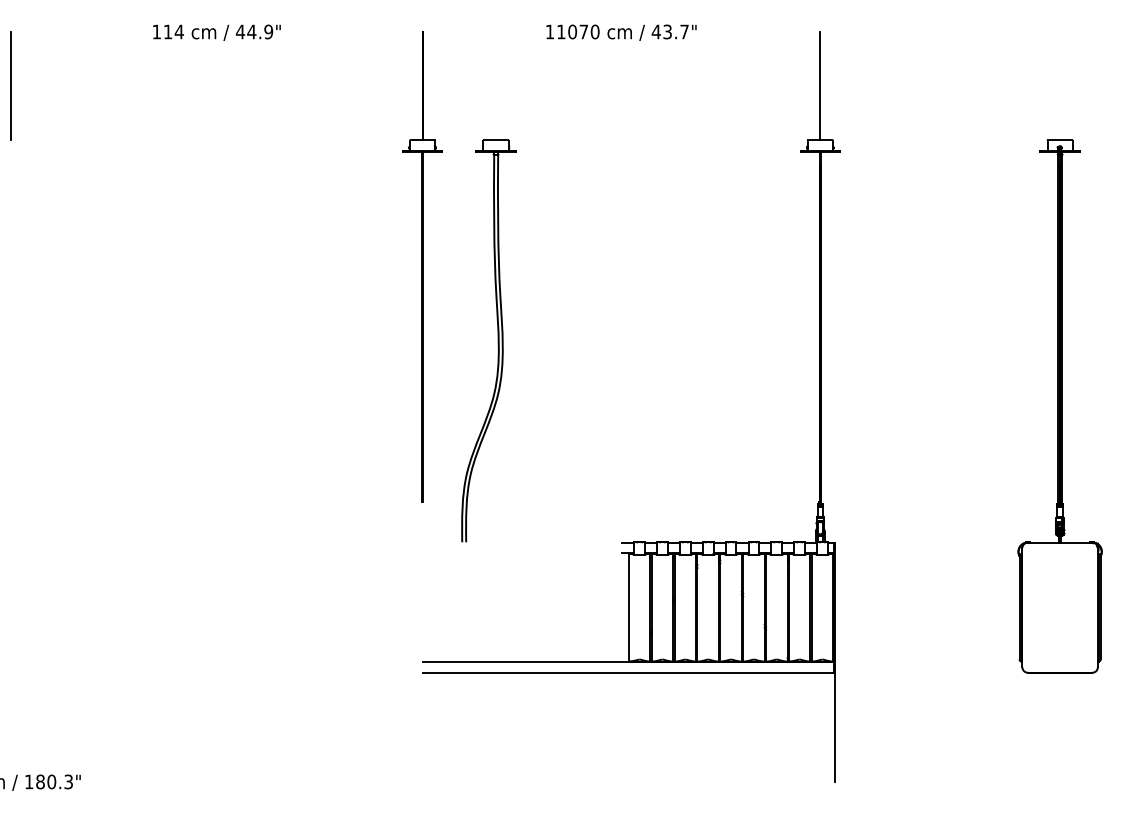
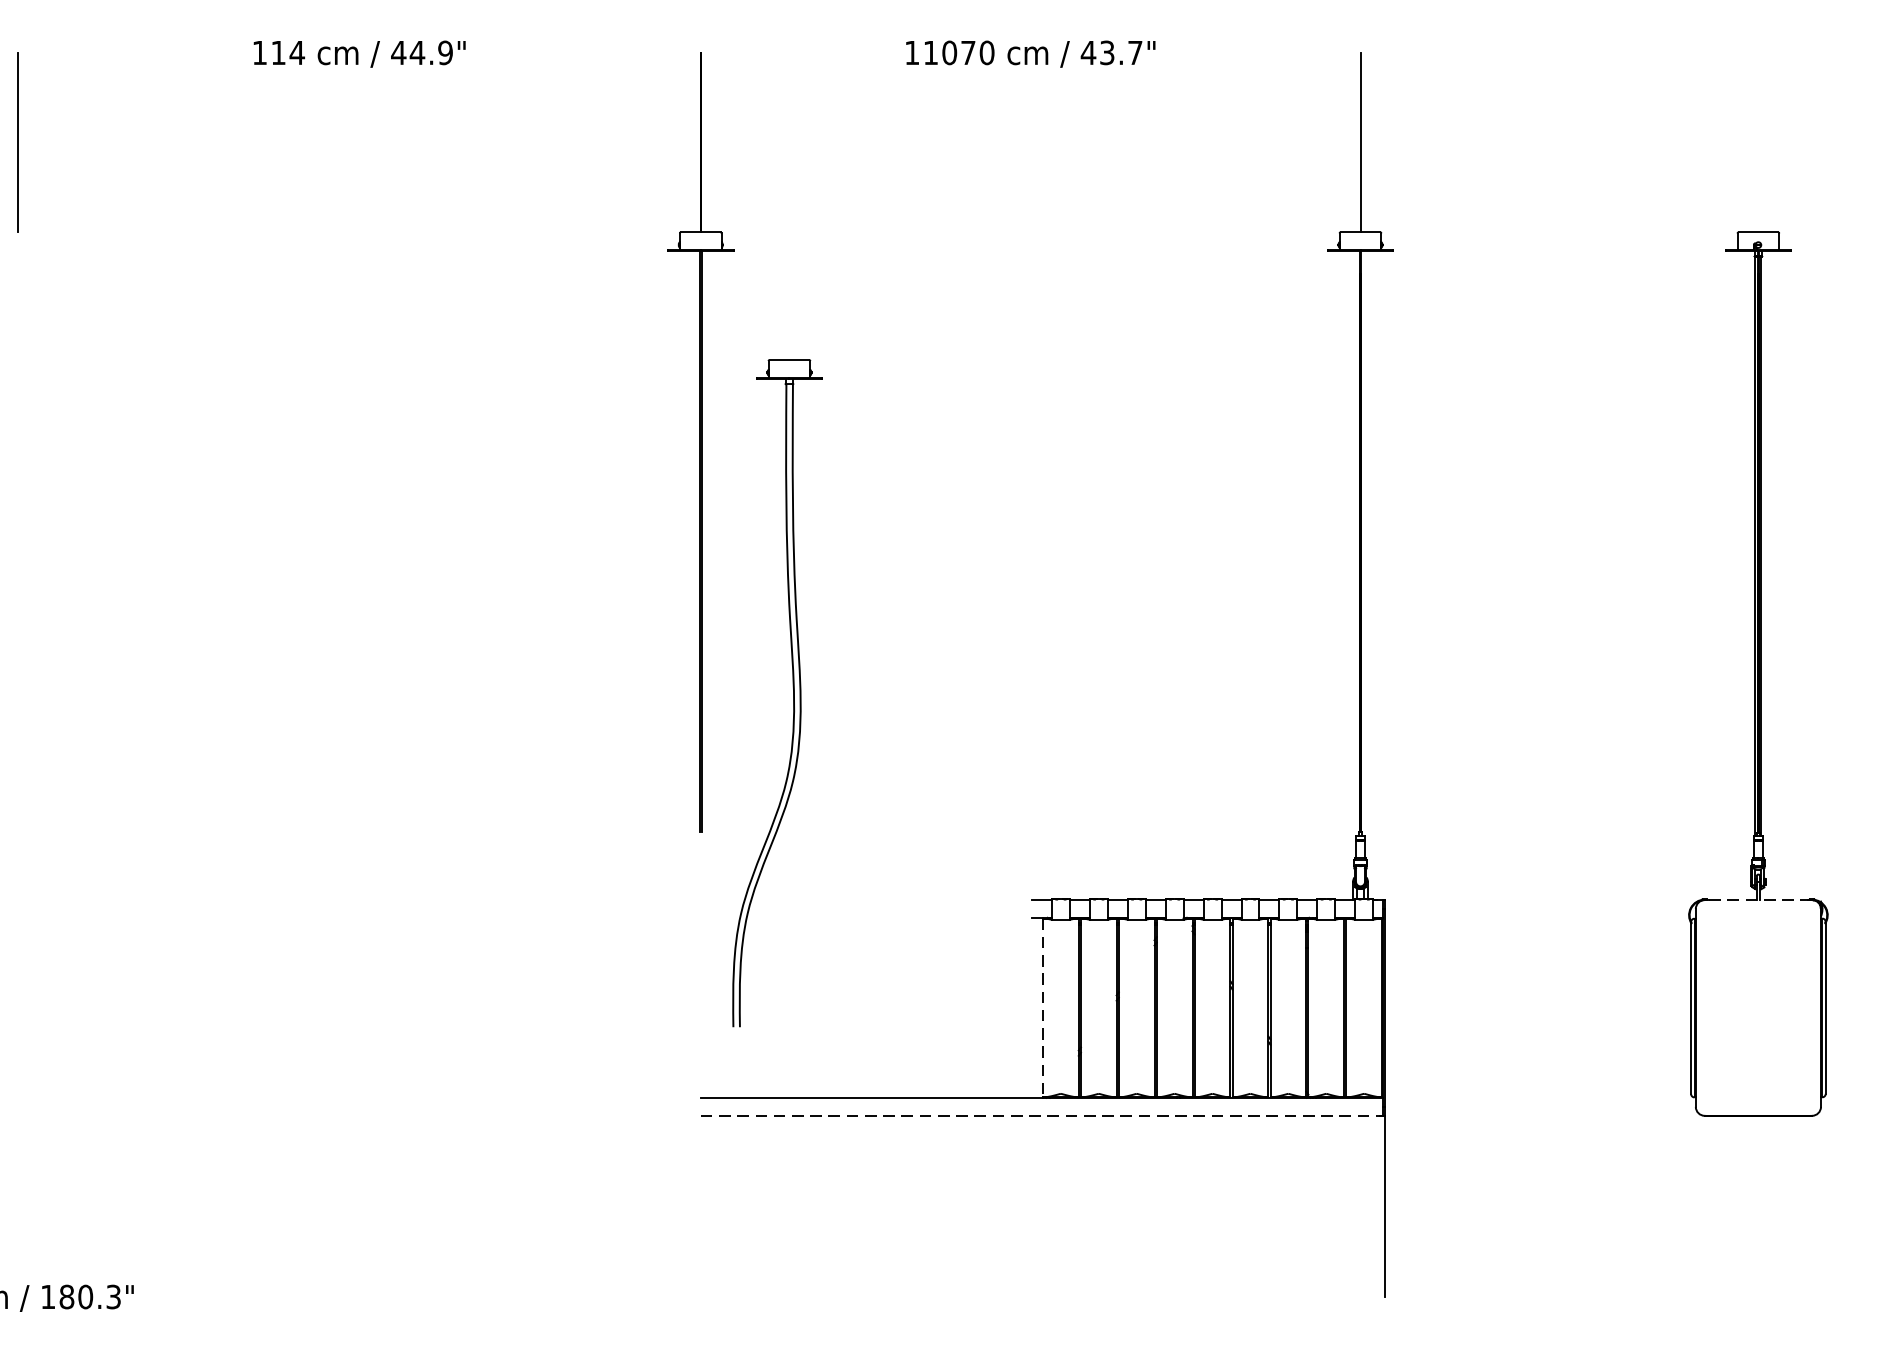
part: (497, 340) -> (791, 692), moved
line: (1059, 542) -> (1757, 899), solid -> dashed
line: (628, 607) -> (1042, 1007), solid -> dashed
line: (628, 672) -> (1042, 1115), solid -> dashed

